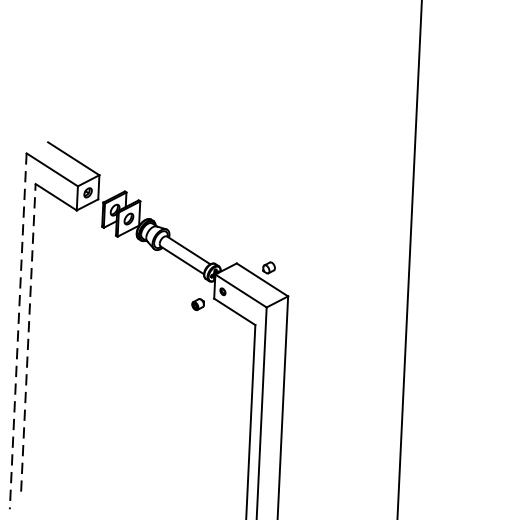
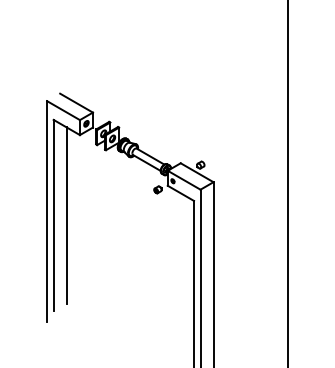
line: (18, 330) -> (47, 211), dashed -> solid
line: (28, 337) -> (53, 215), dashed -> solid
line: (49, 338) -> (66, 215), added

